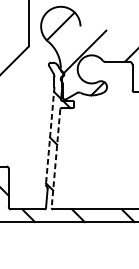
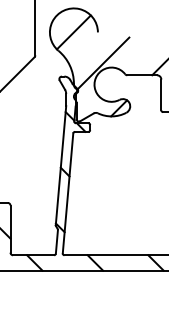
line: (50, 135) -> (61, 165), dashed -> solid
line: (56, 158) -> (68, 193), dashed -> solid

